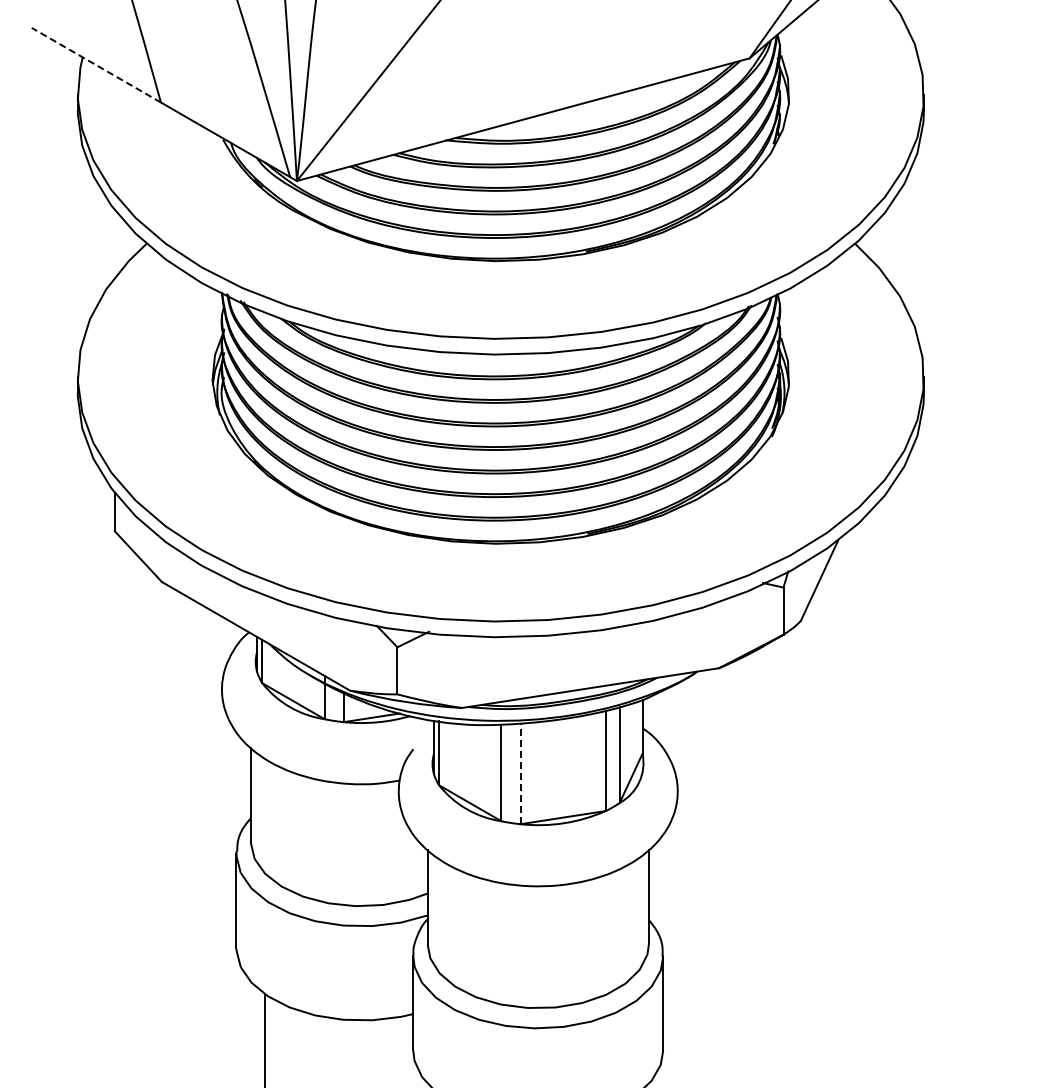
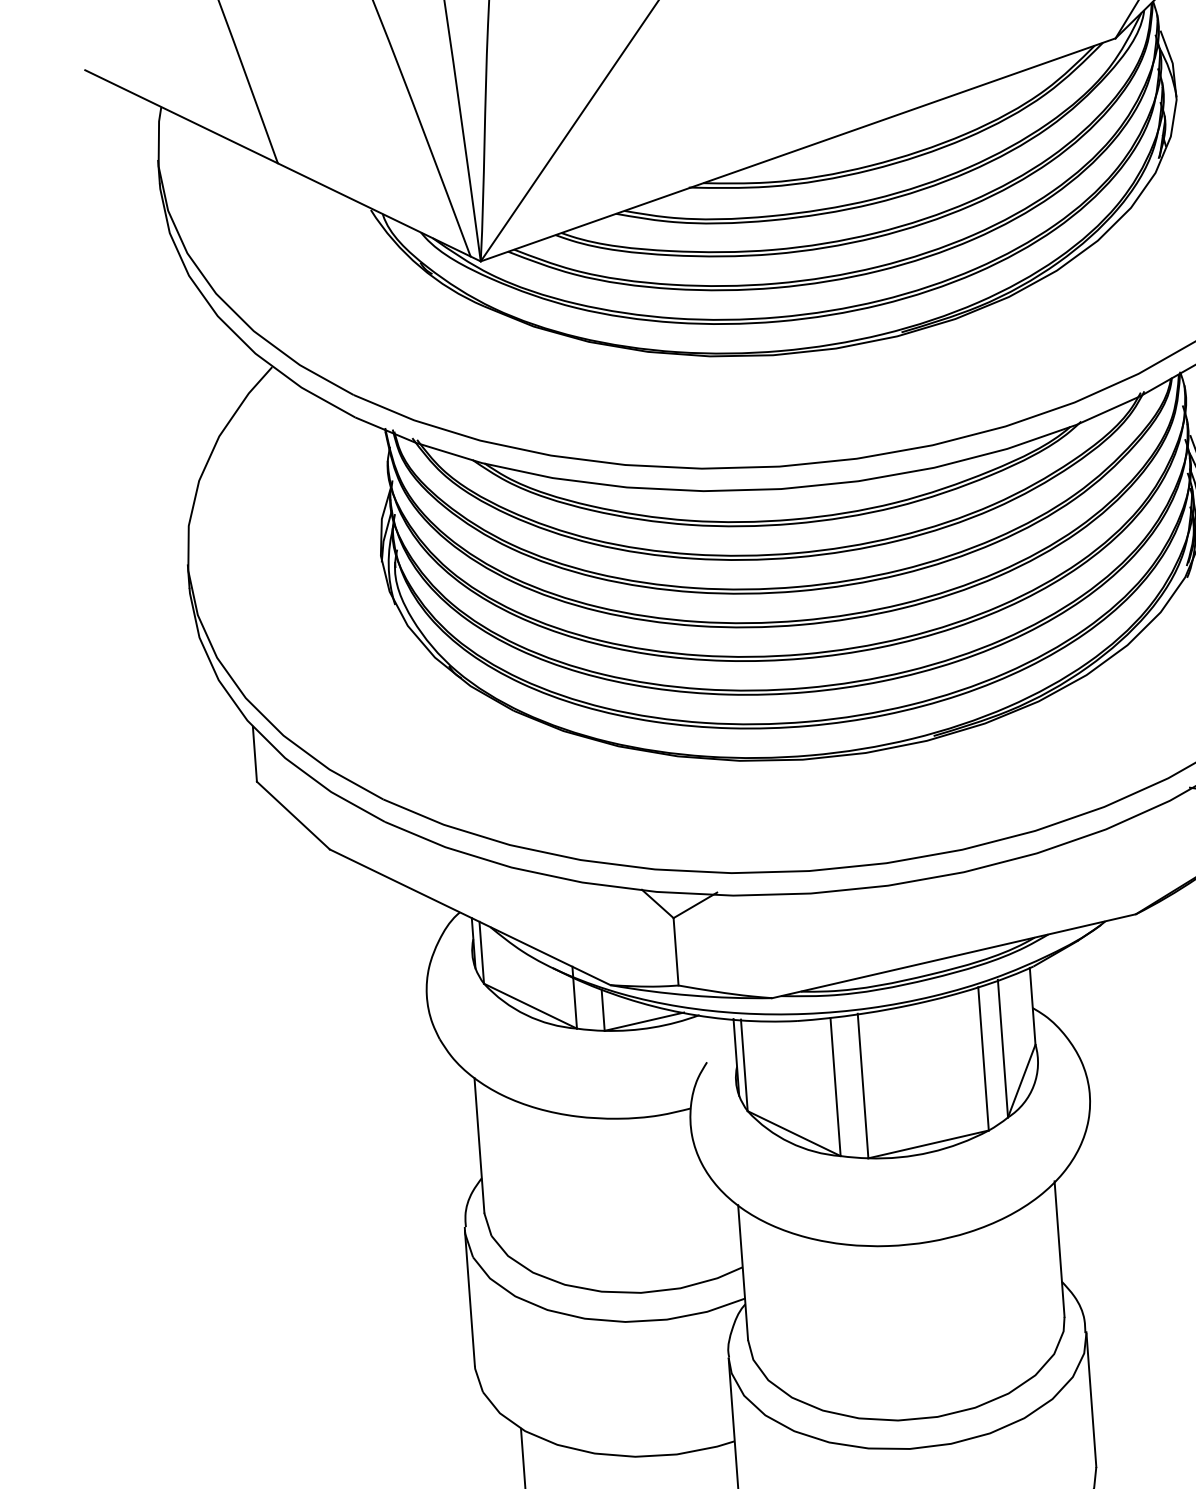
line: (96, 65) -> (181, 117), dashed -> solid
line: (520, 773) -> (862, 1085), dashed -> solid

